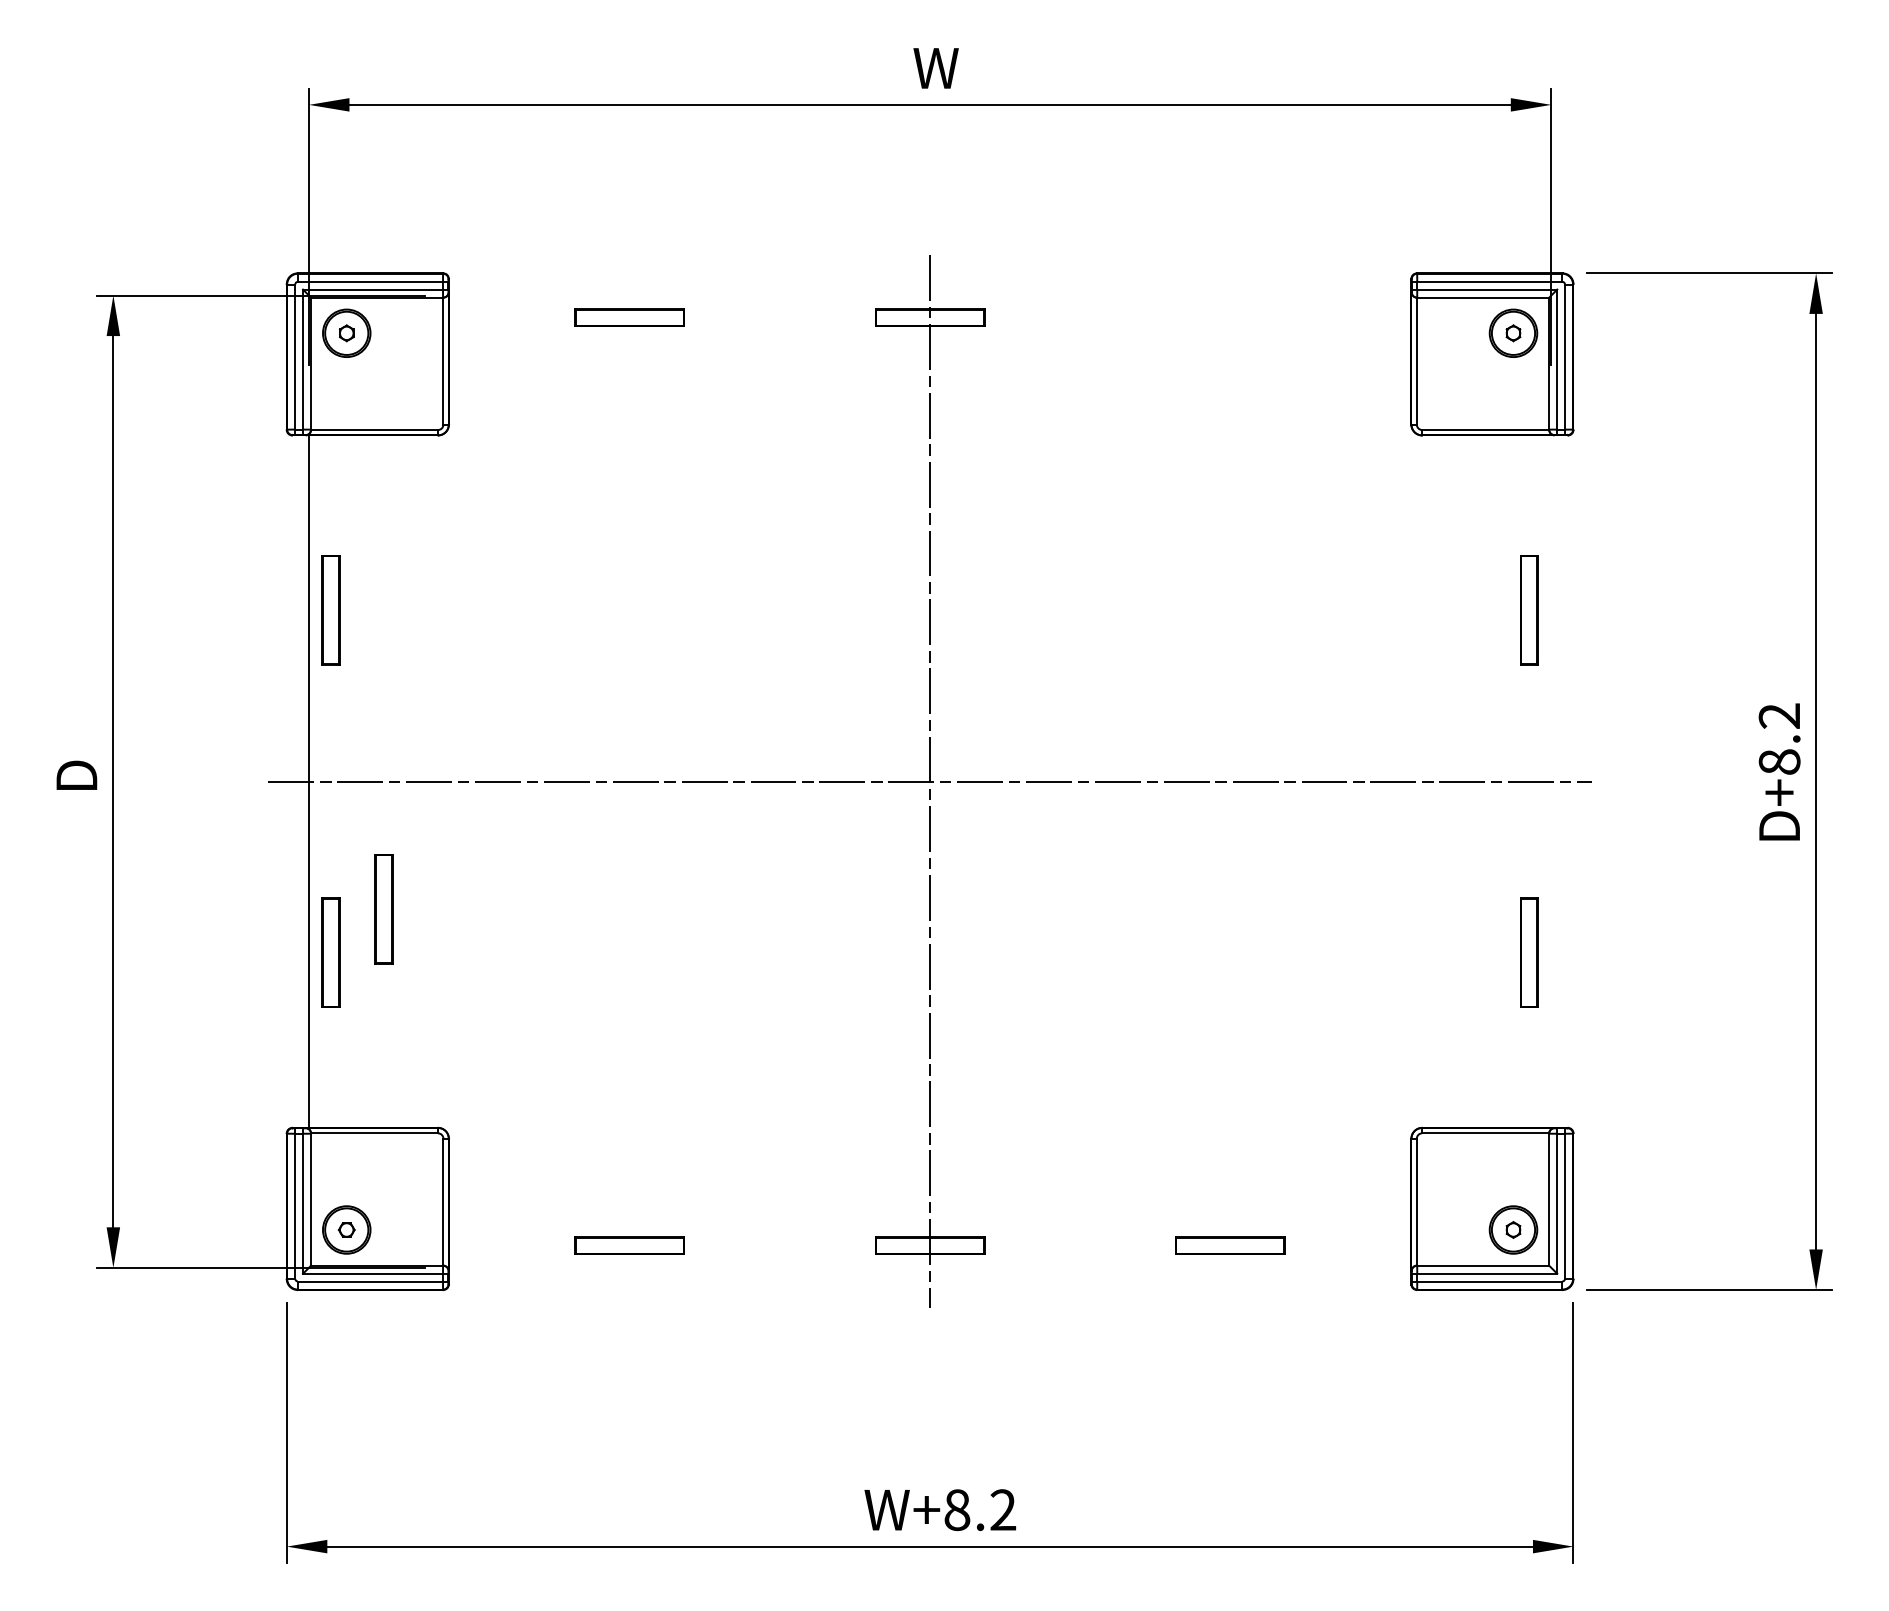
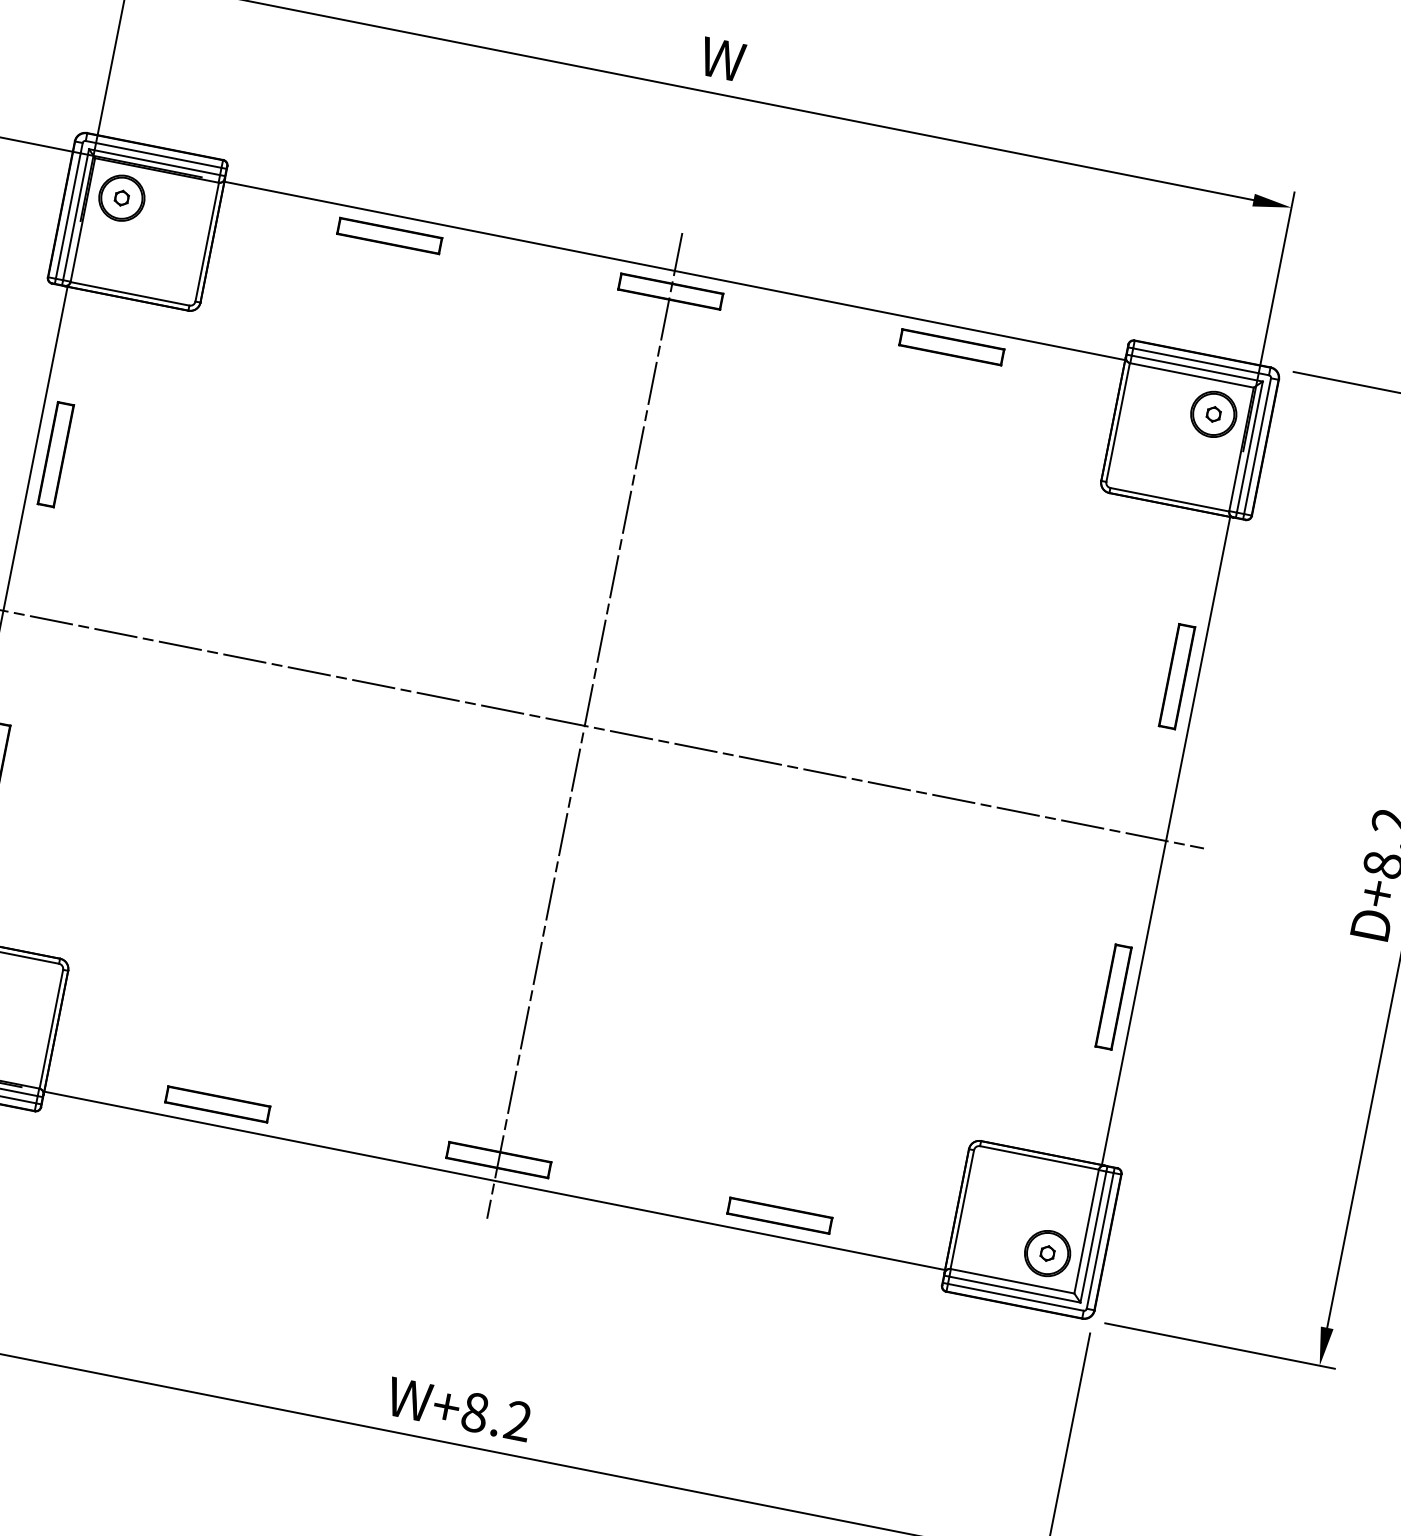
line: (929, 295) -> (674, 270), added
part: (1230, 317) -> (951, 347), added
line: (1551, 781) -> (1166, 840), added
part: (383, 909) -> (49, 744), removed
line: (929, 1267) -> (494, 1180), added

